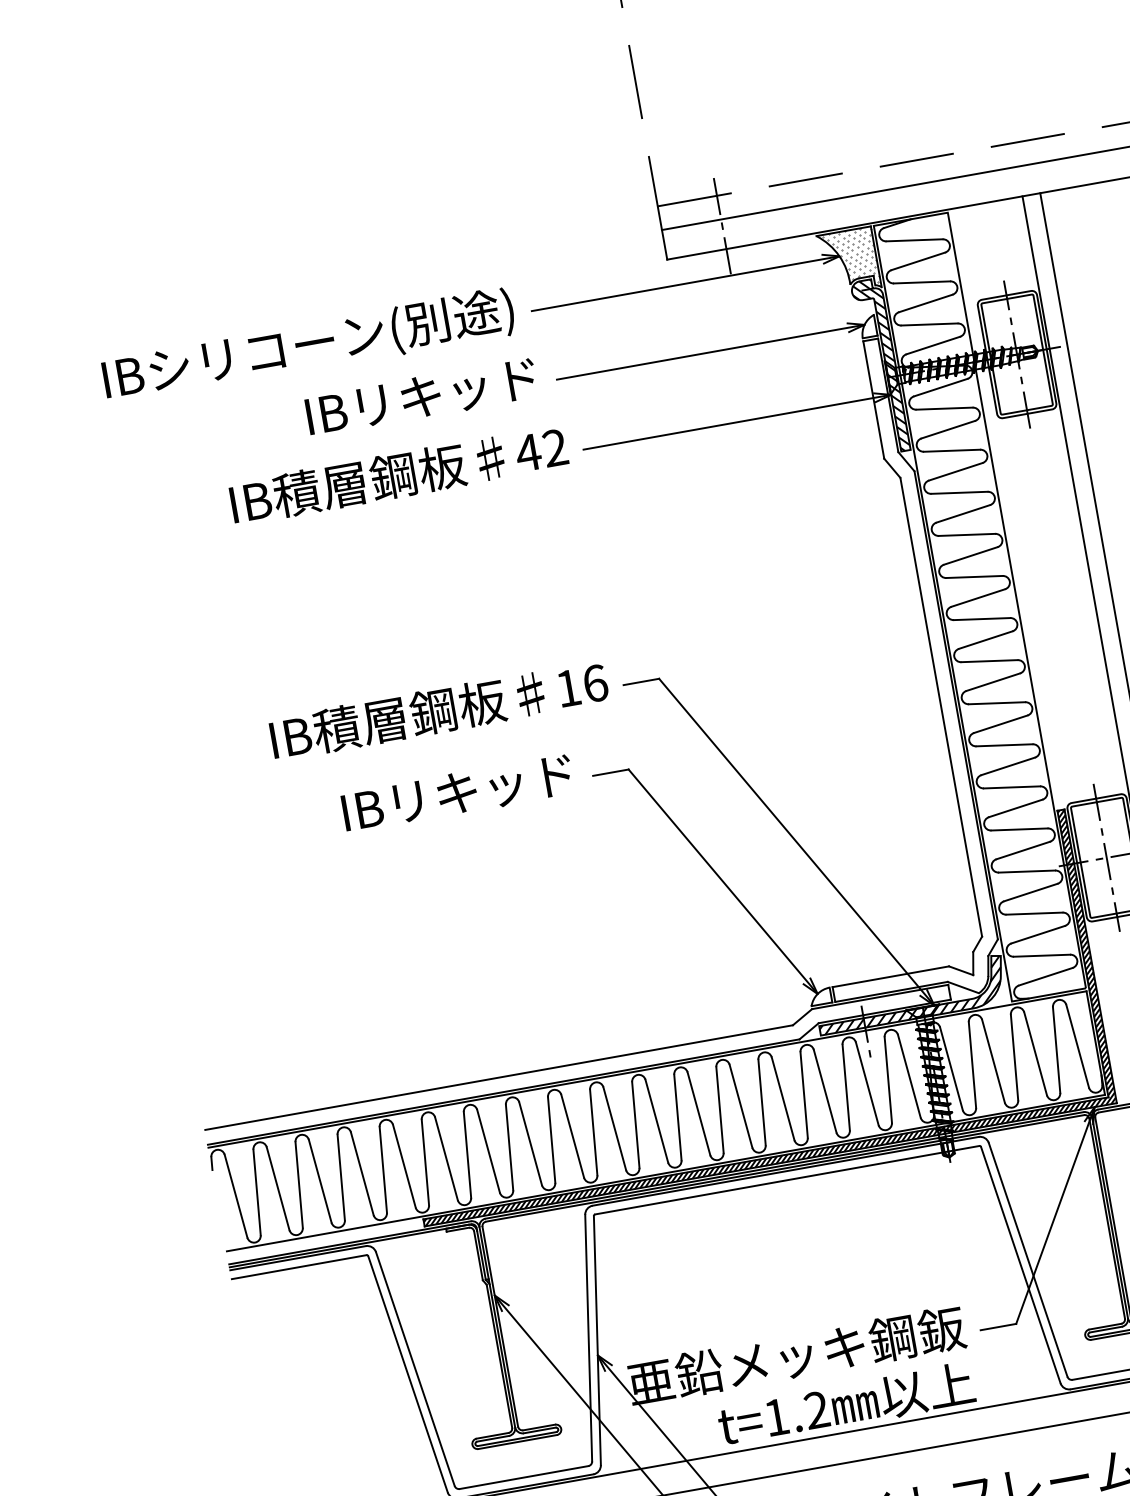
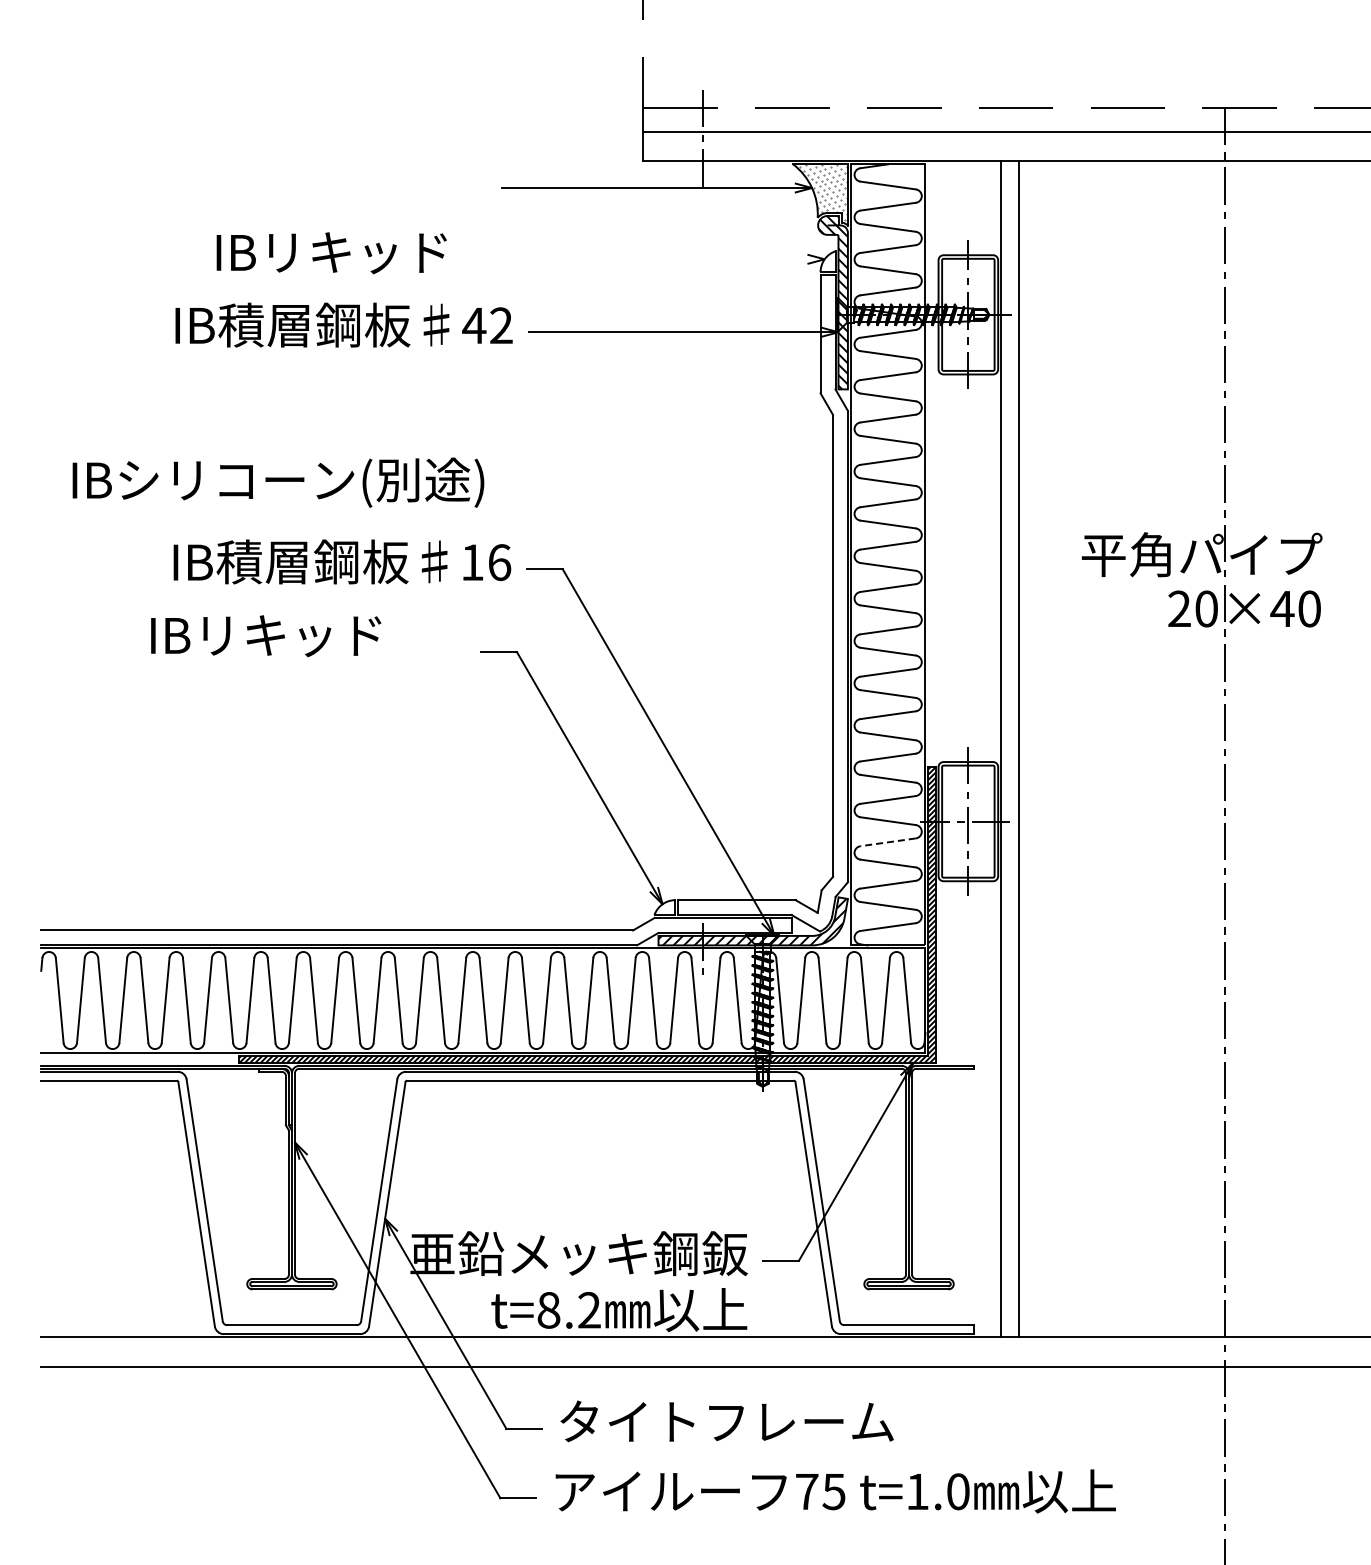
text: (308, 346) -> (278, 482), moved
line: (710, 352) -> (669, 259), removed
text: (421, 397) -> (331, 253), moved
text: (458, 793) -> (266, 636), moved
line: (1031, 892) -> (888, 842), solid -> dashed
text: (776, 1417) -> (548, 1310), t=1.2 -> t=8.2

